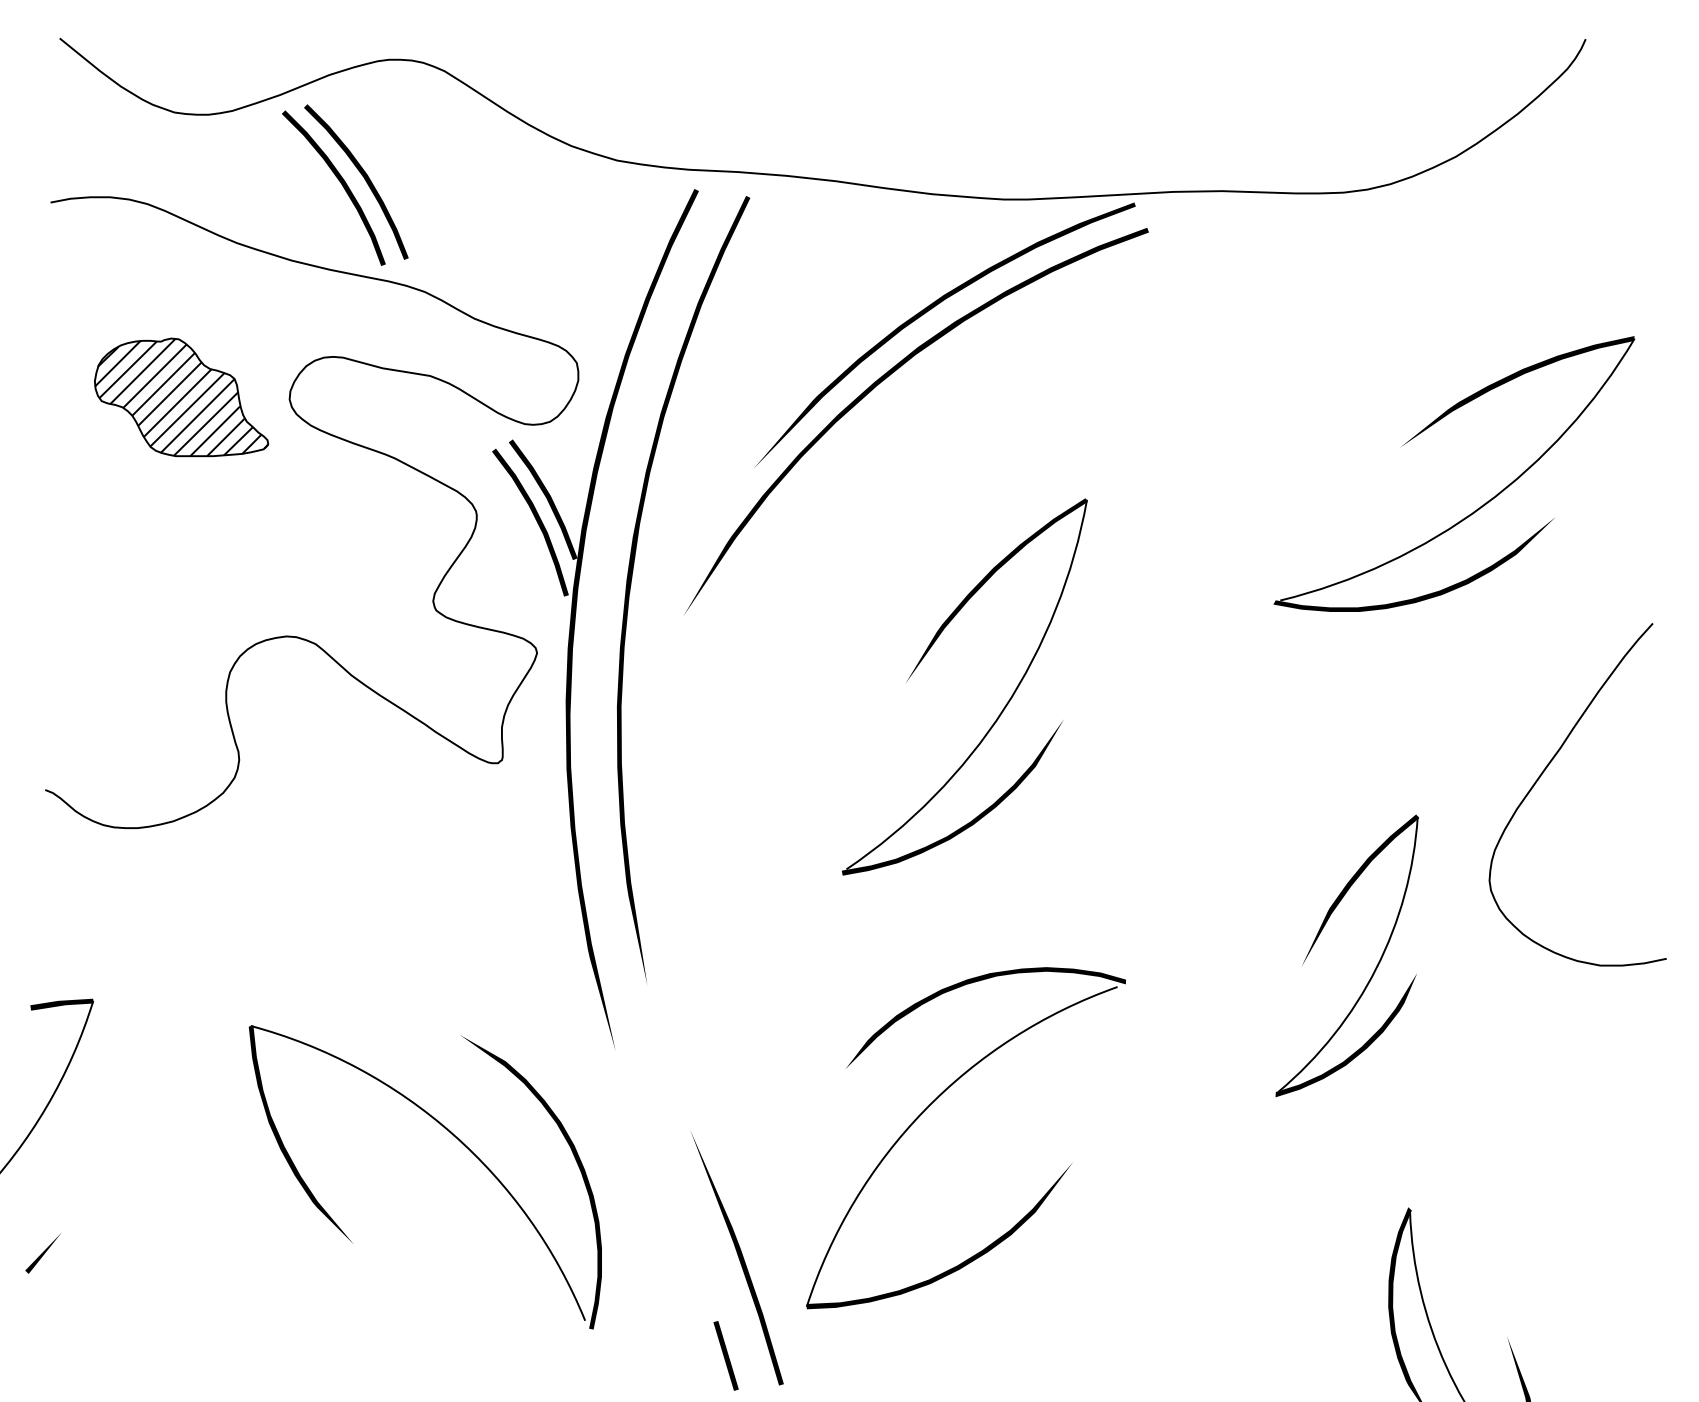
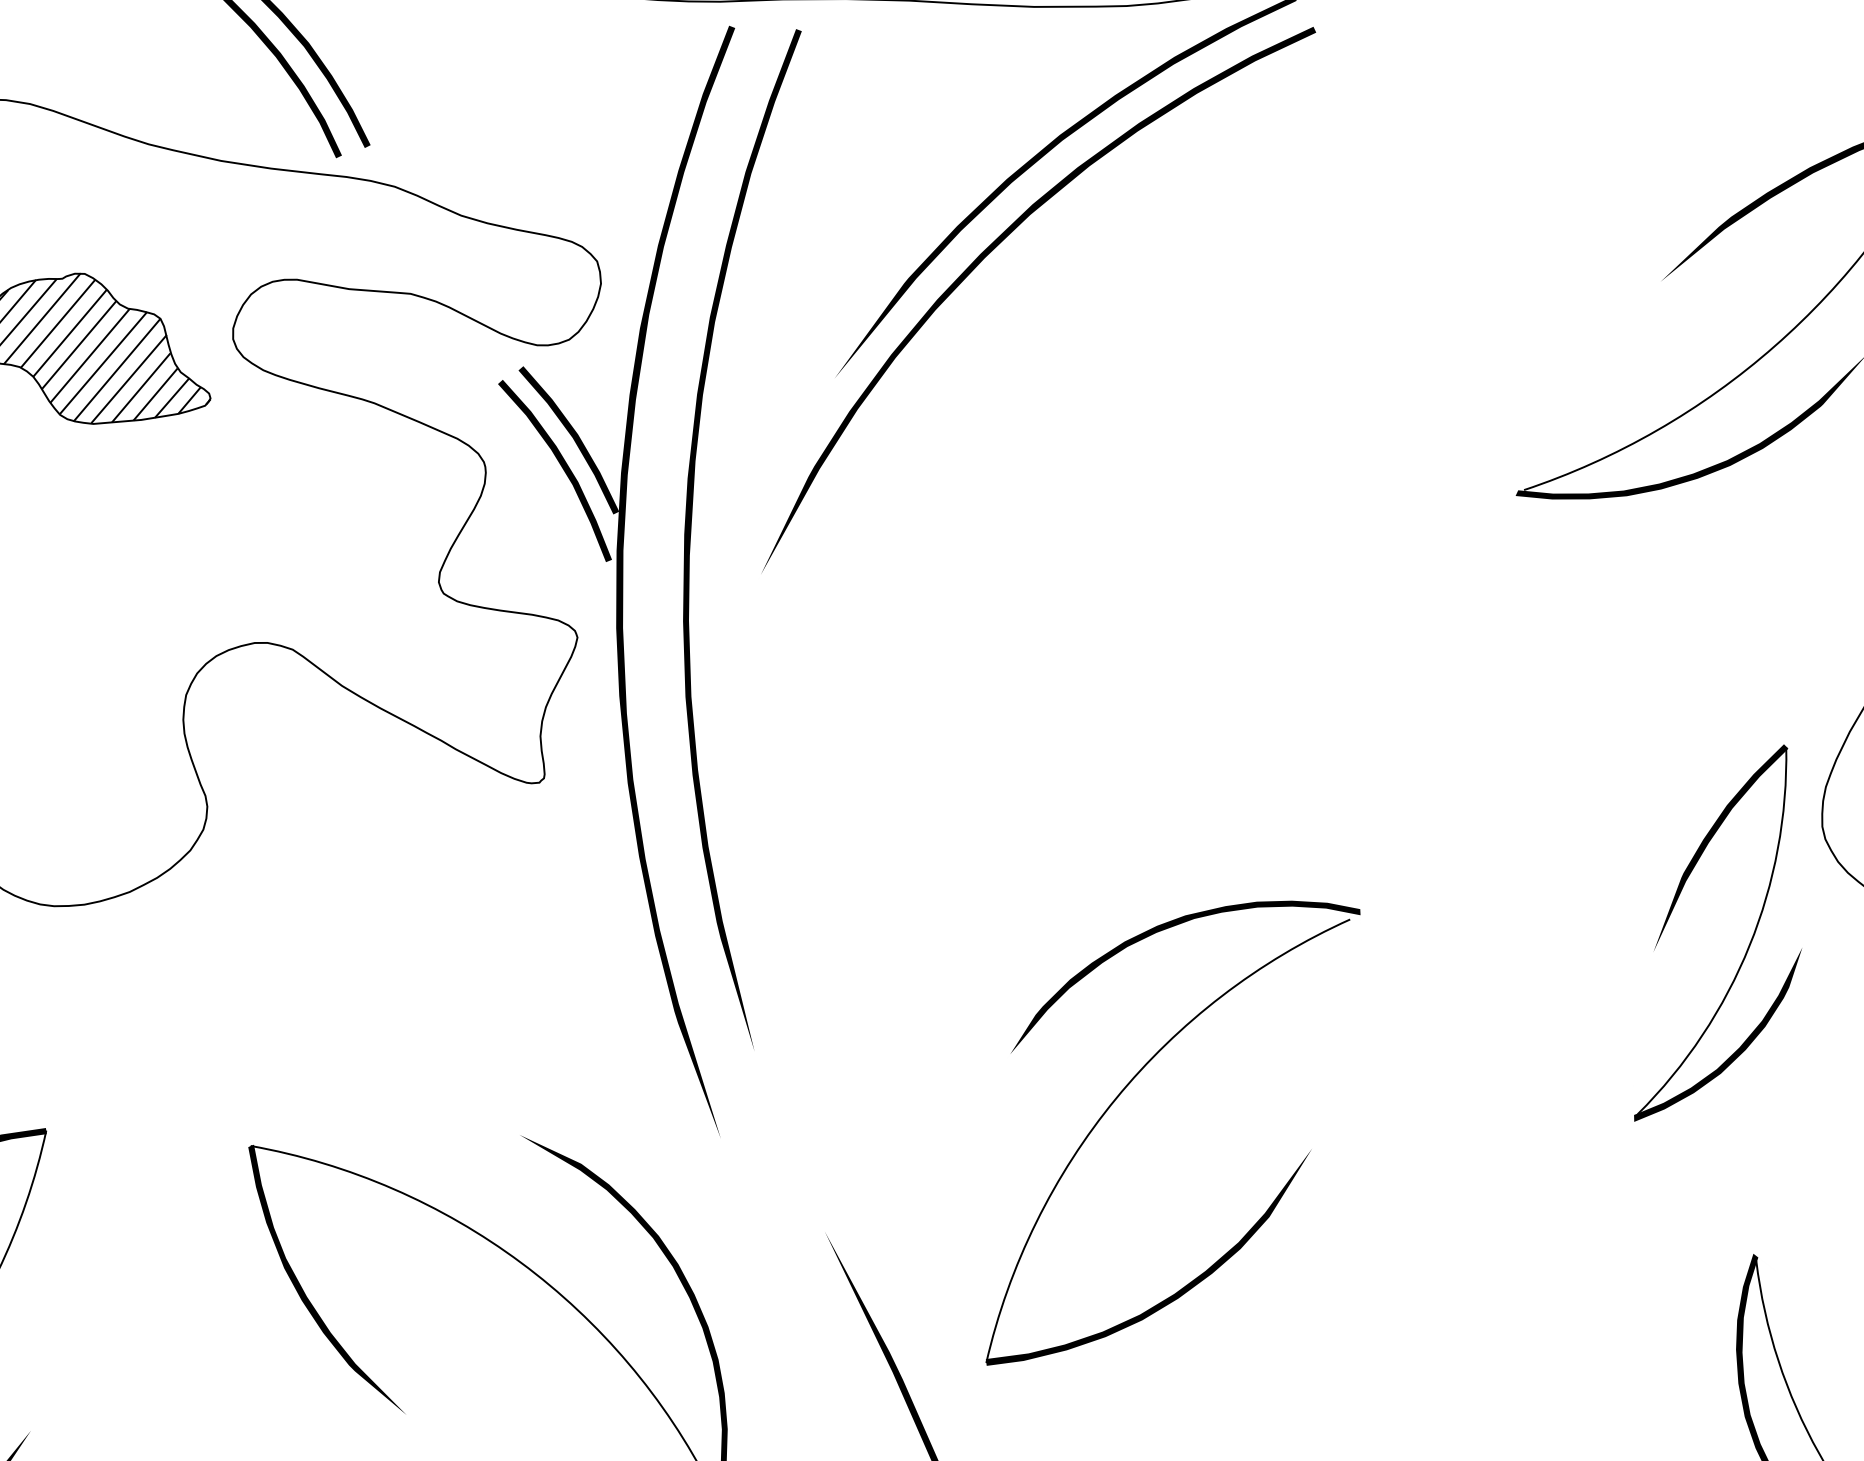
part: (1000, 712) -> (1177, 663), removed
part: (1374, 969) -> (1747, 947), moved
part: (936, 1100) -> (1130, 1084), moved

